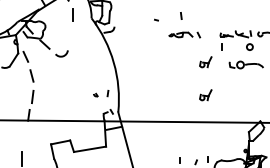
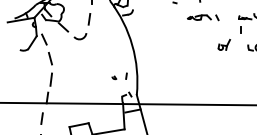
line: (70, 36) -> (89, 19), added
part: (205, 95) -> (224, 78), removed
line: (23, 135) -> (42, 118), added

